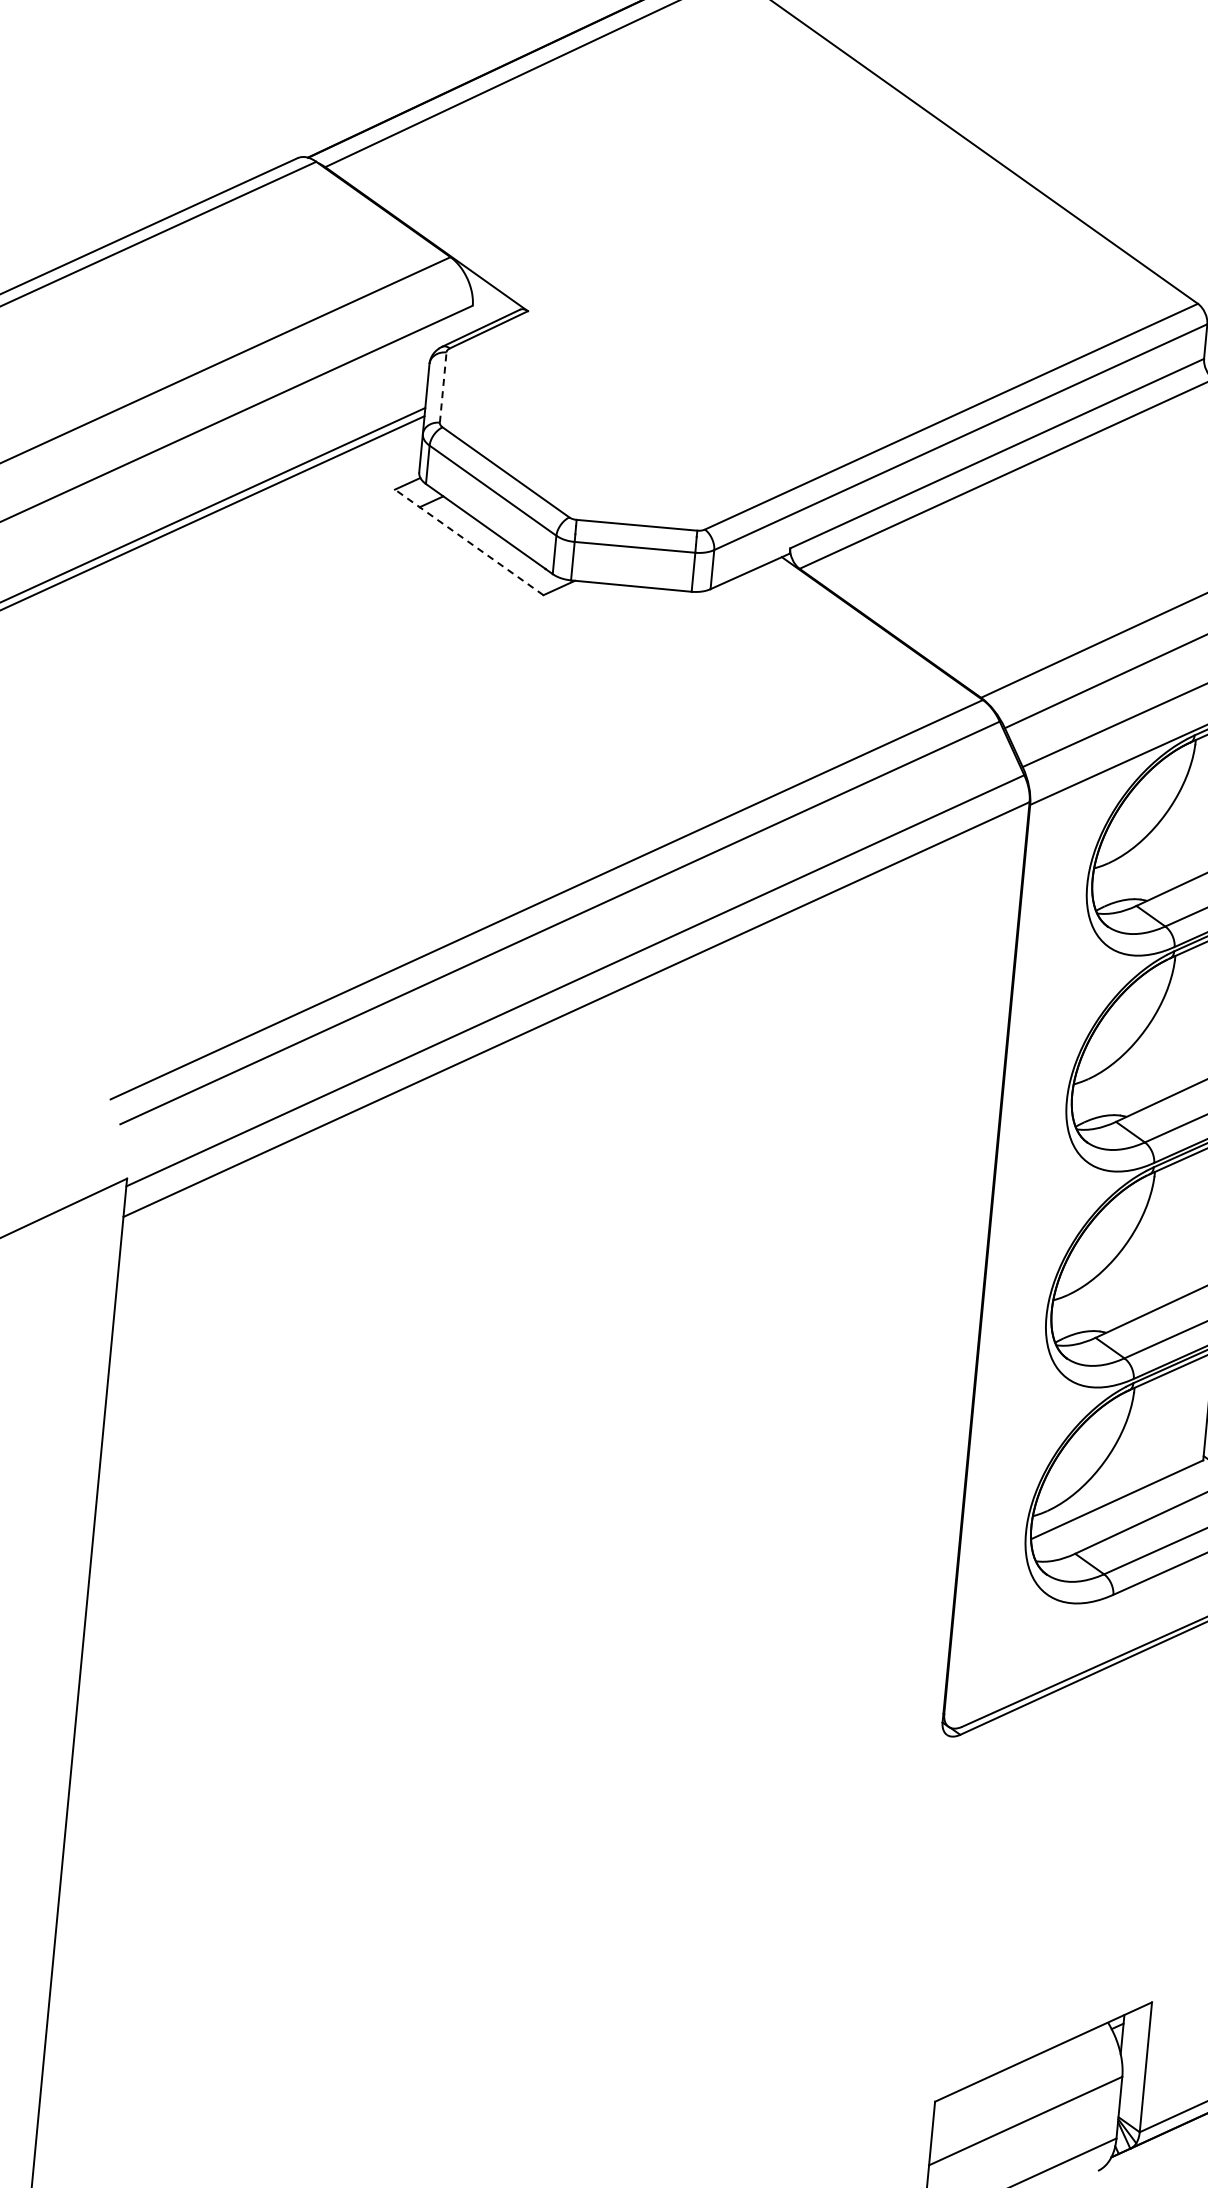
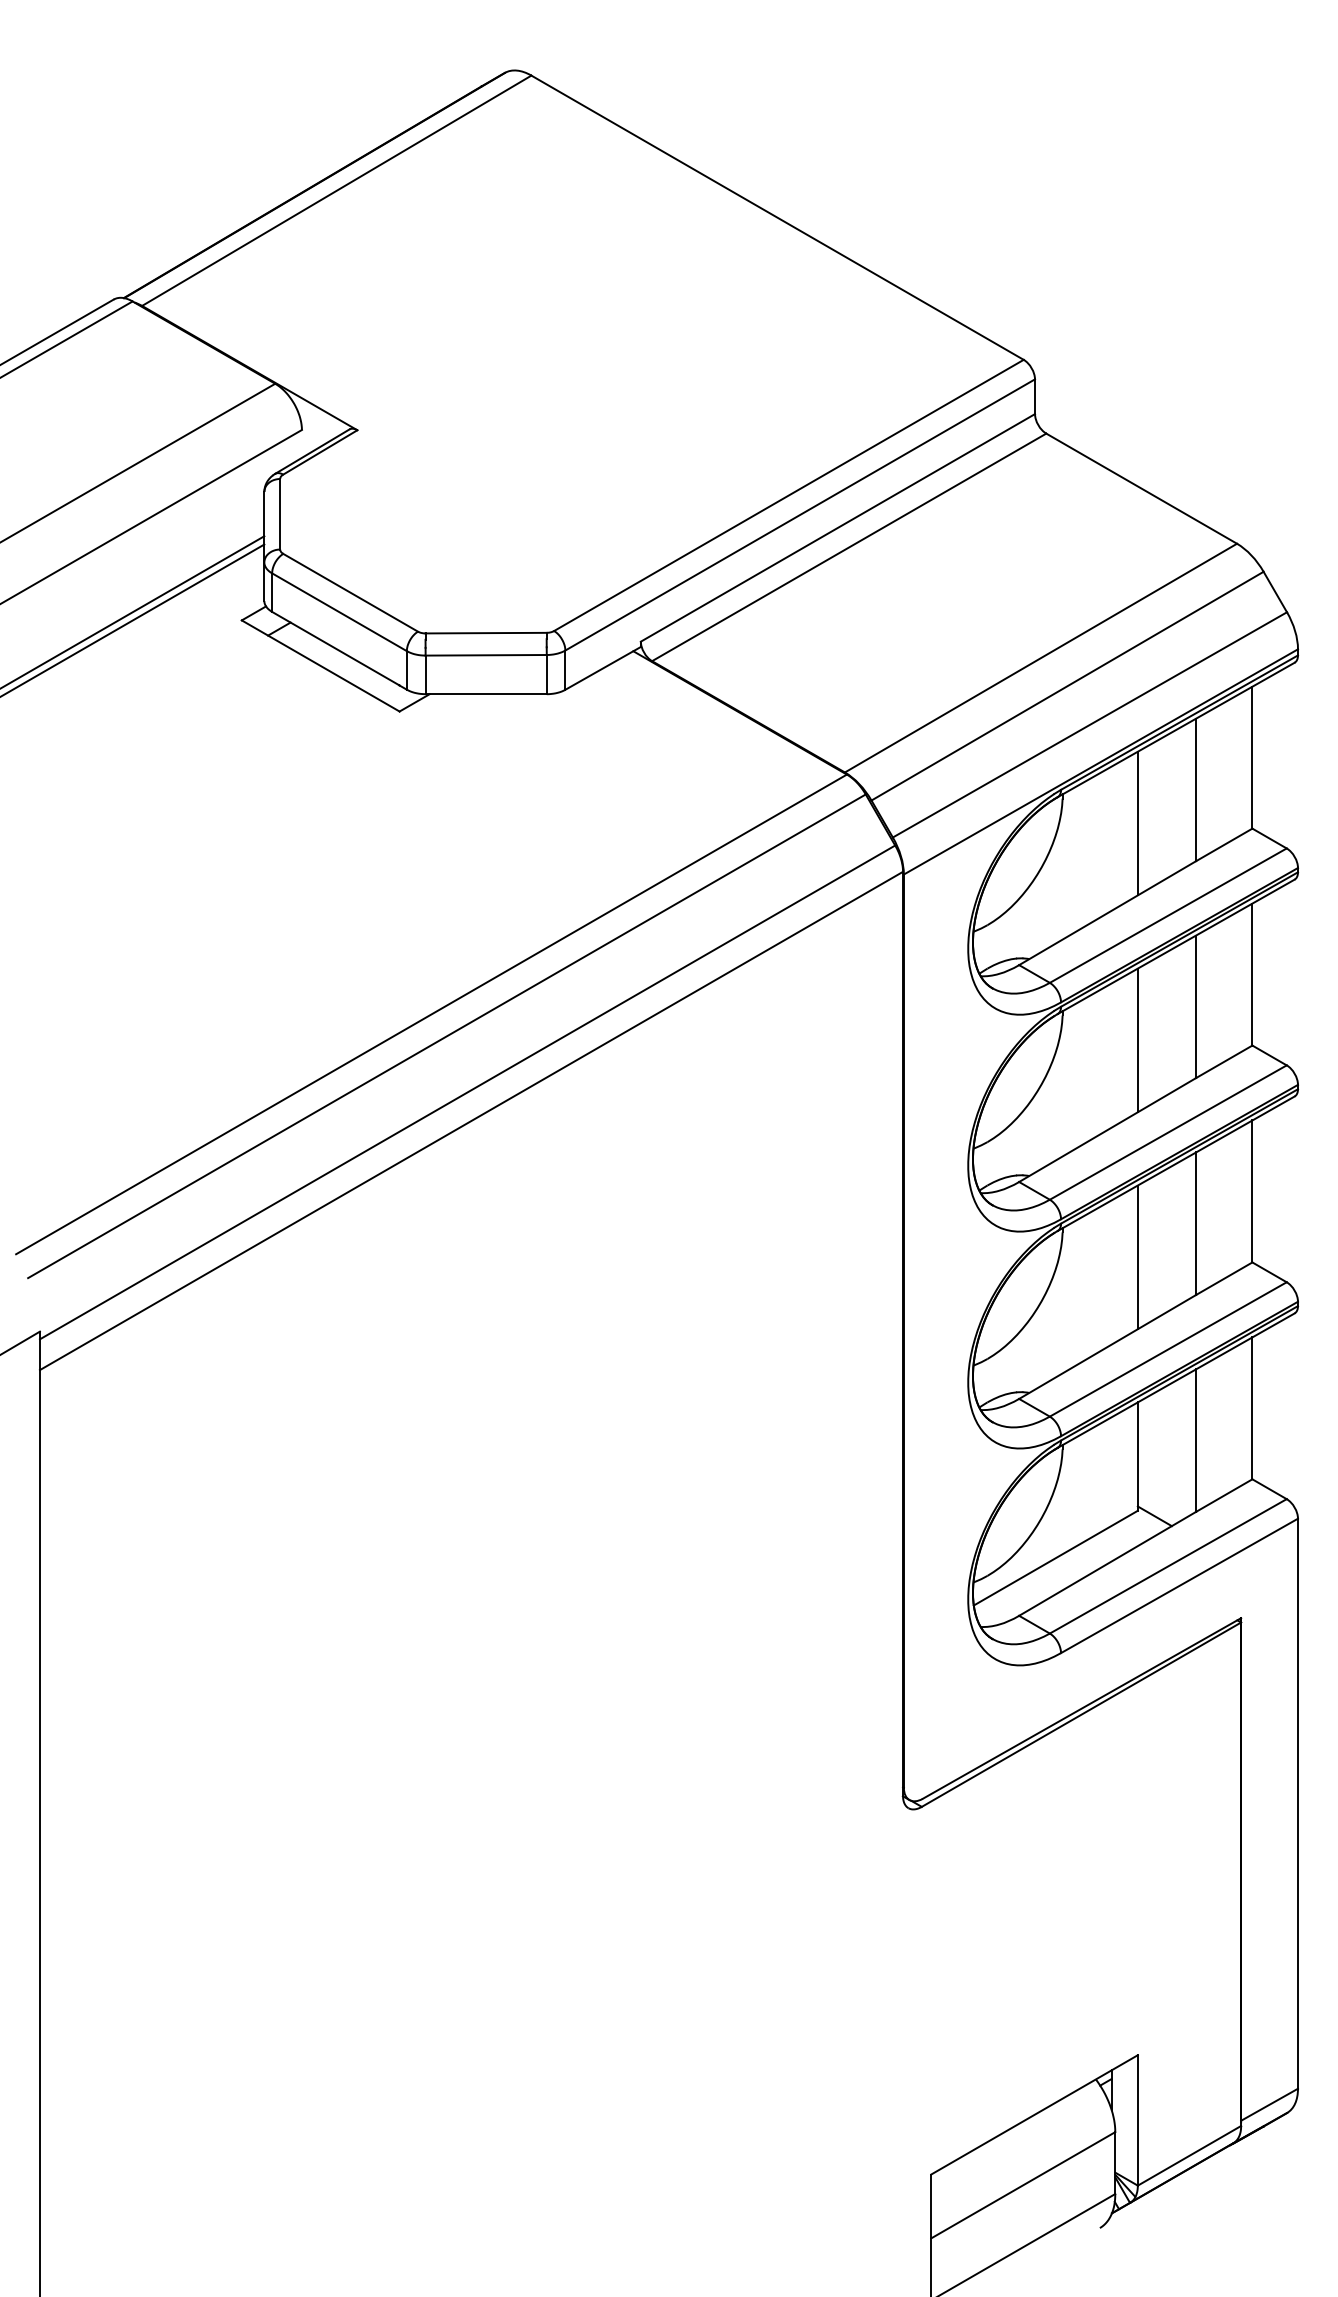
line: (443, 386) -> (280, 513), dashed -> solid
line: (469, 541) -> (320, 665), dashed -> solid

